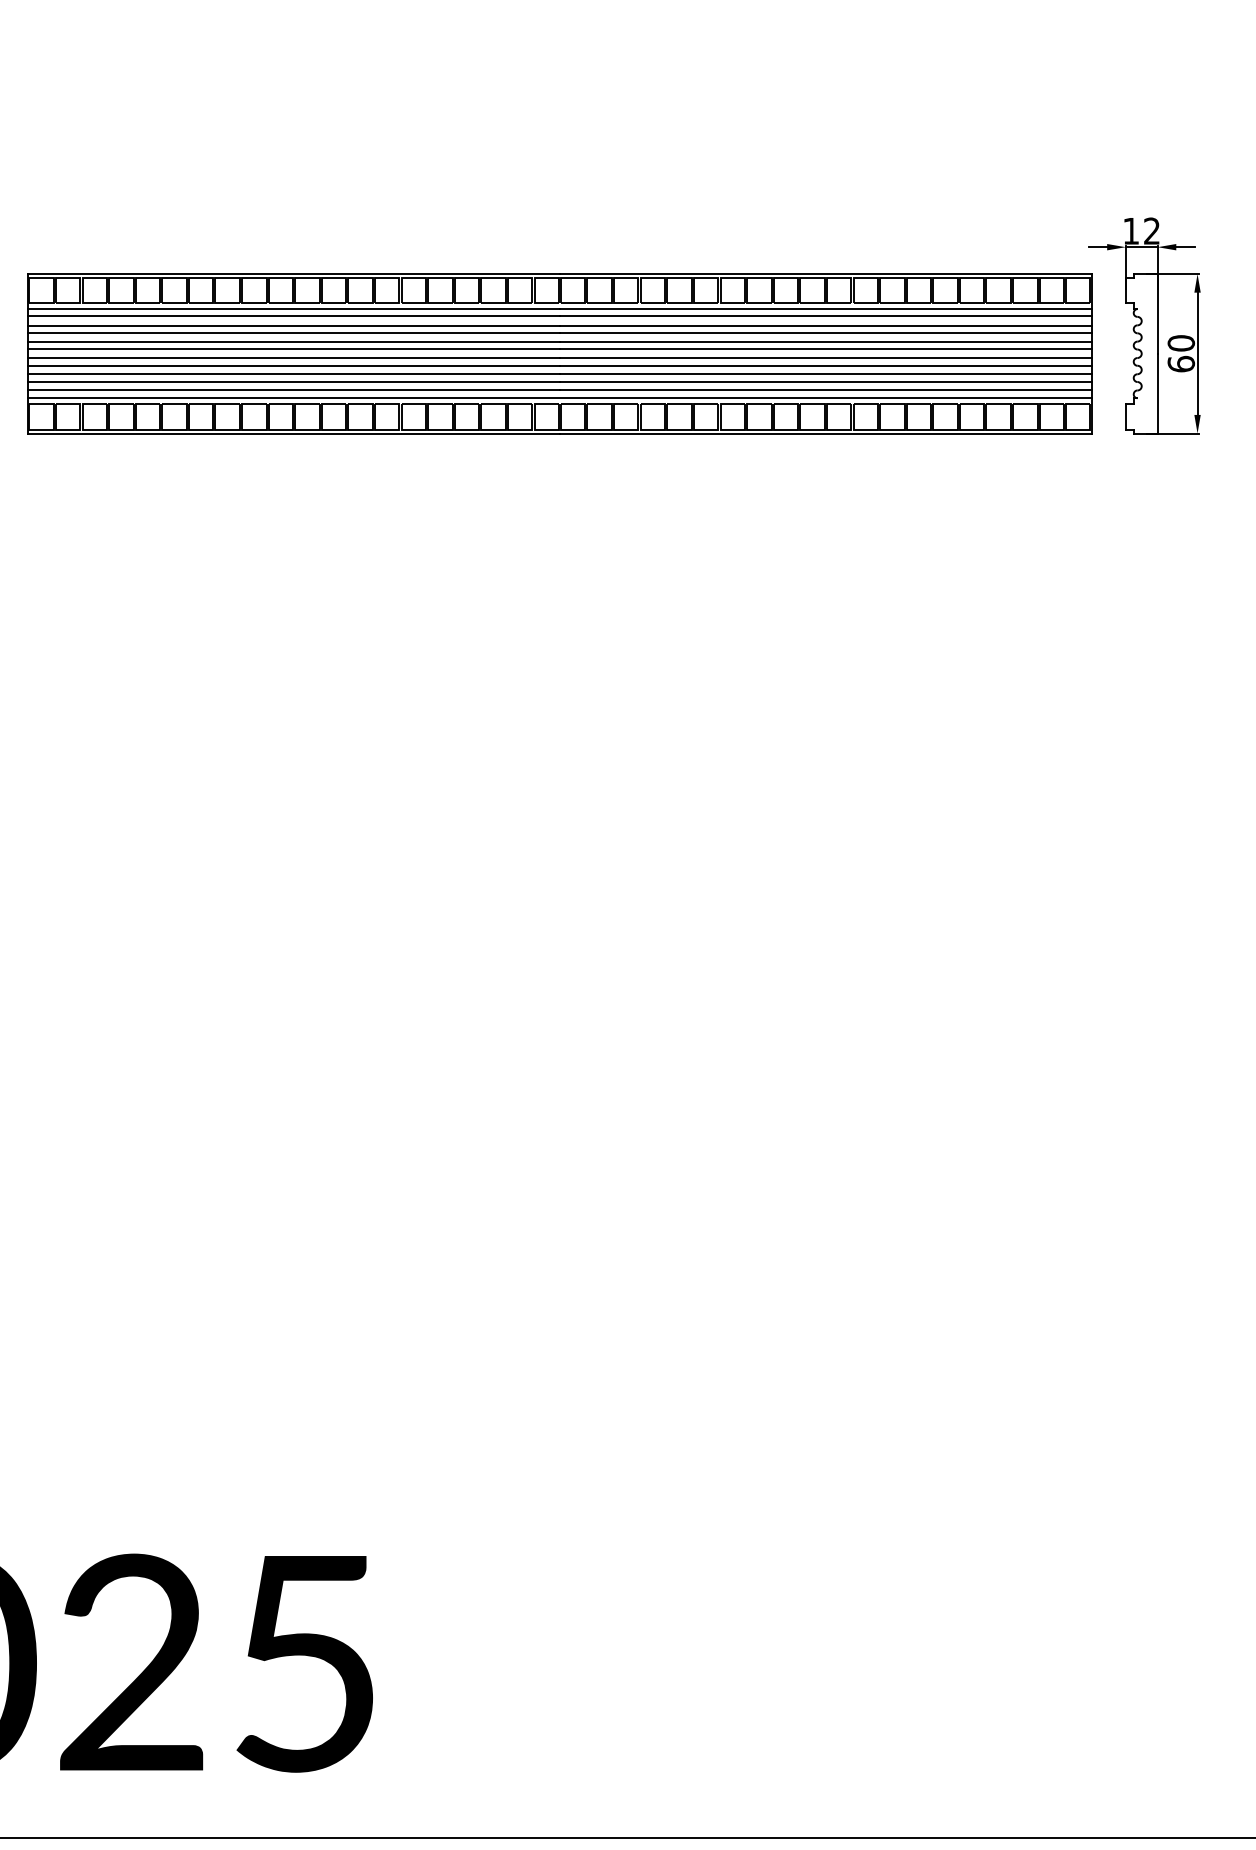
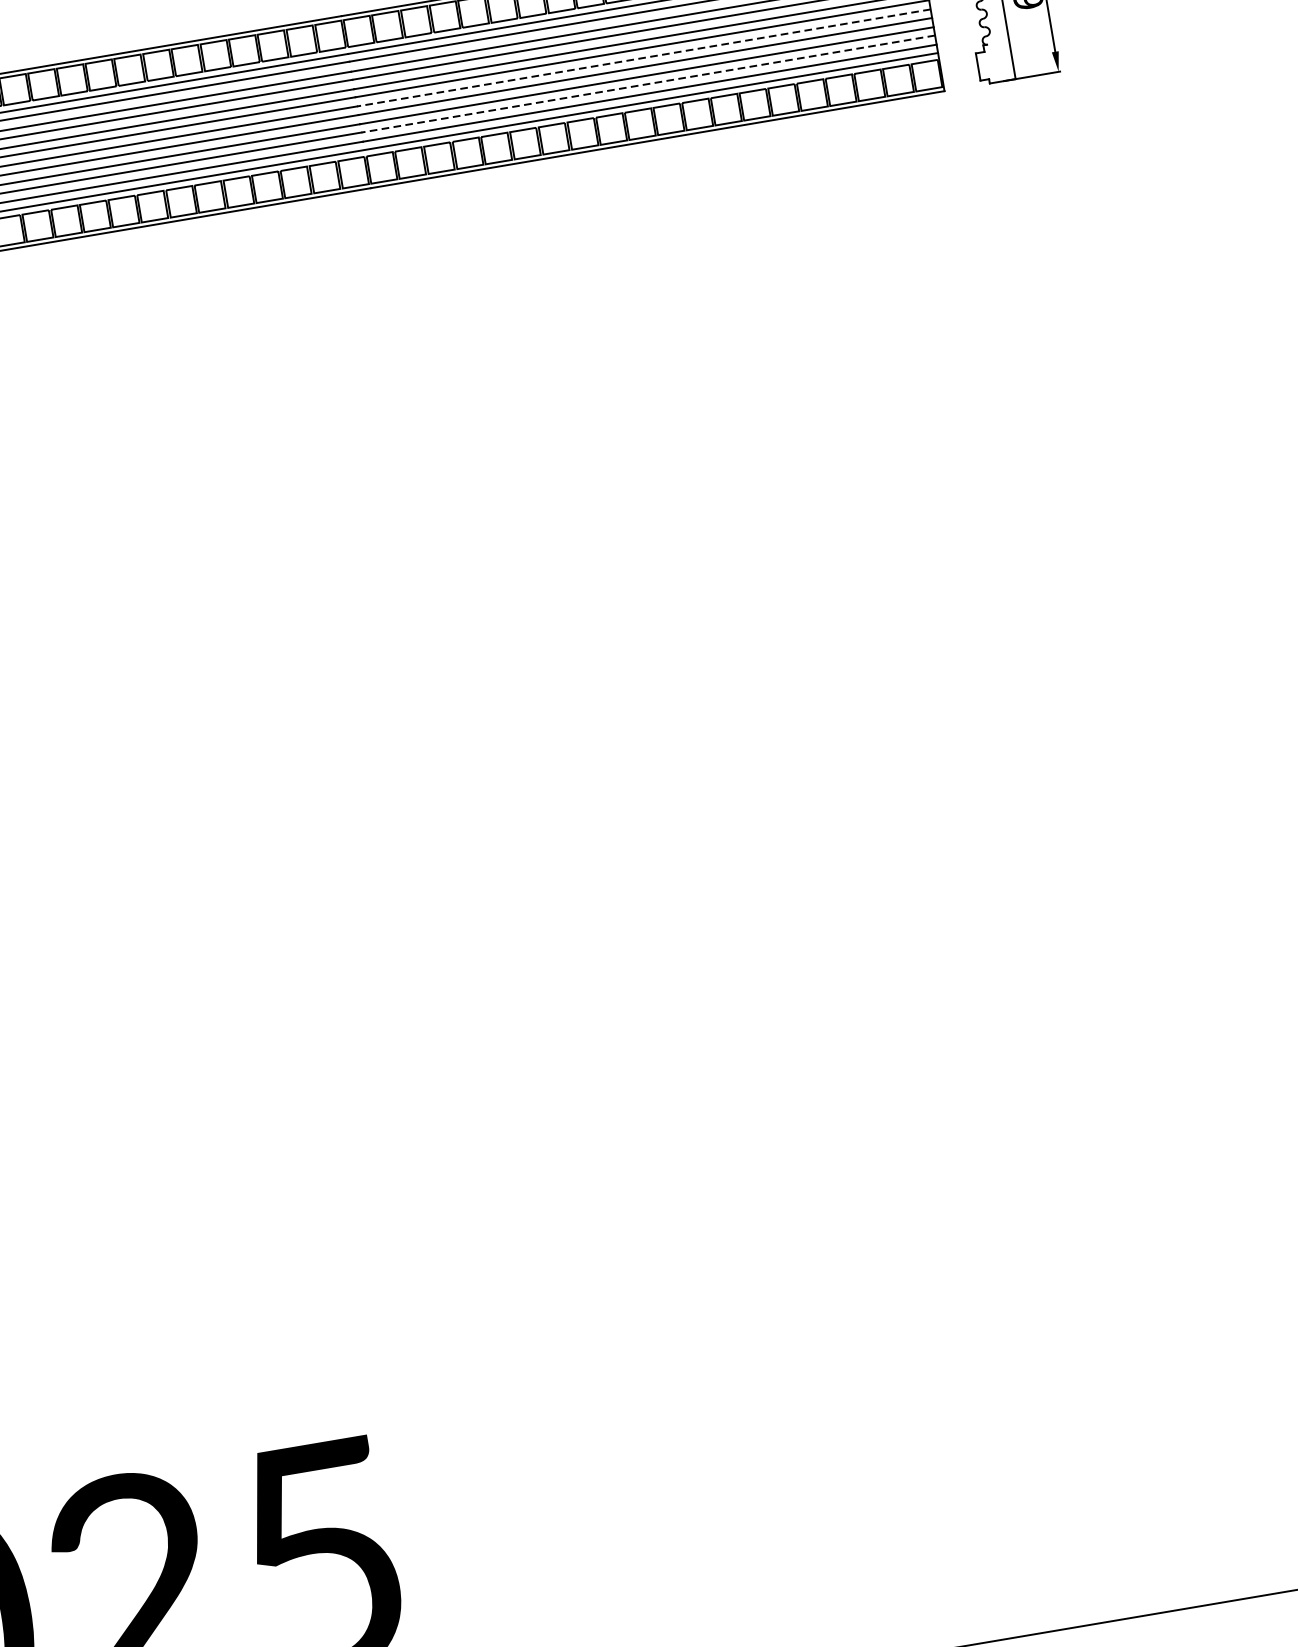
line: (825, 357) -> (643, 57), solid -> dashed
line: (825, 381) -> (647, 83), solid -> dashed

